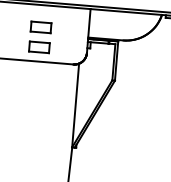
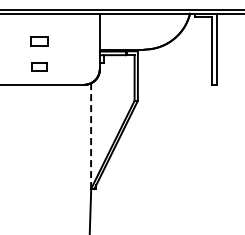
part: (40, 27) -> (39, 41), size x0.7
part: (39, 47) -> (39, 66), size x0.6
line: (75, 105) -> (91, 136), solid -> dashed

